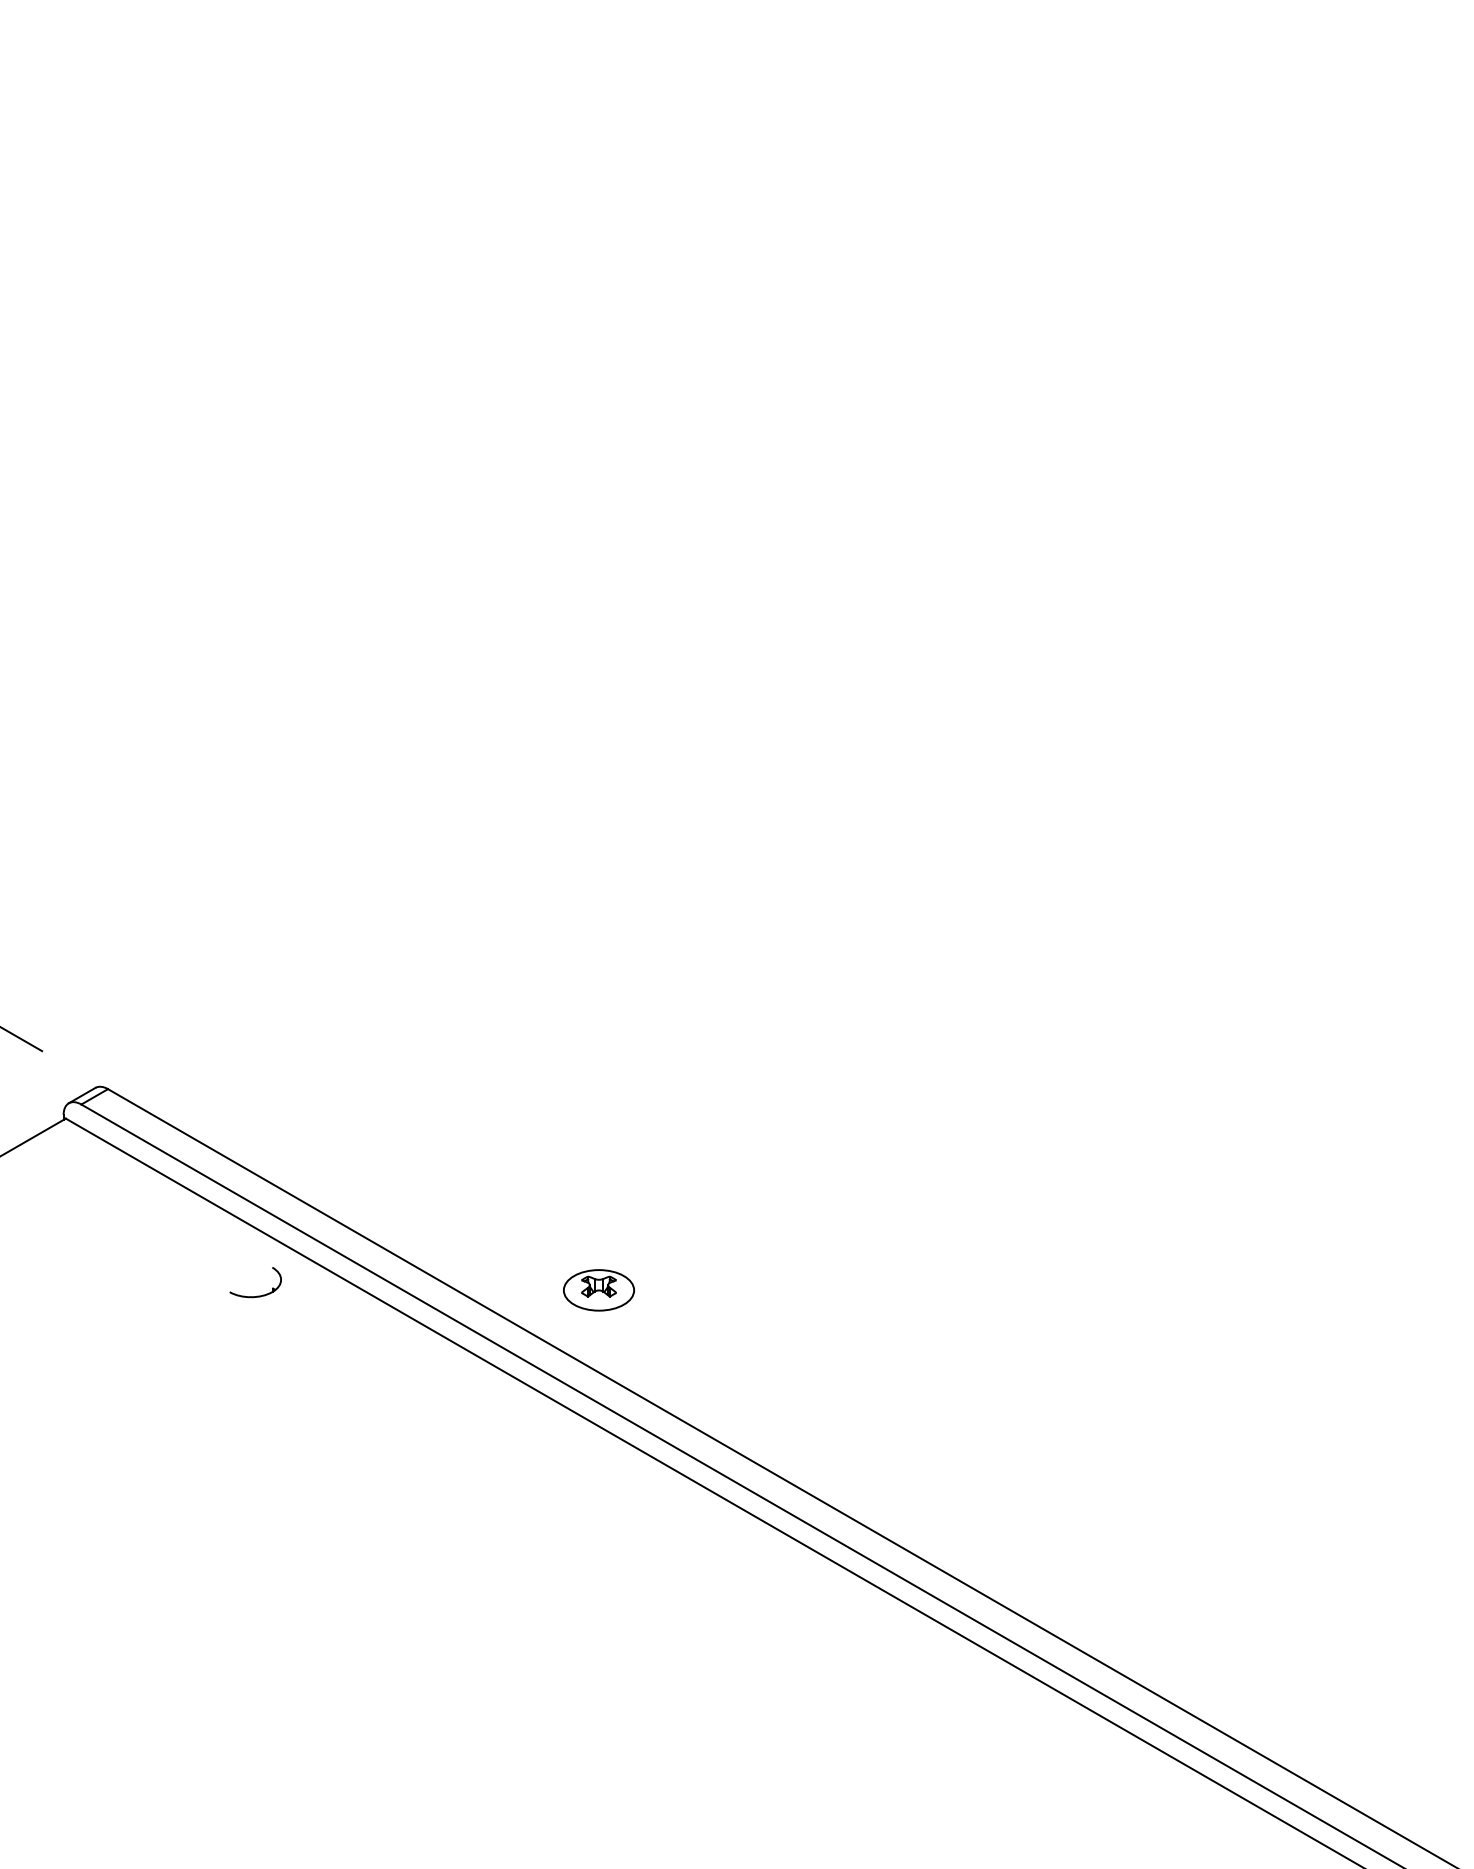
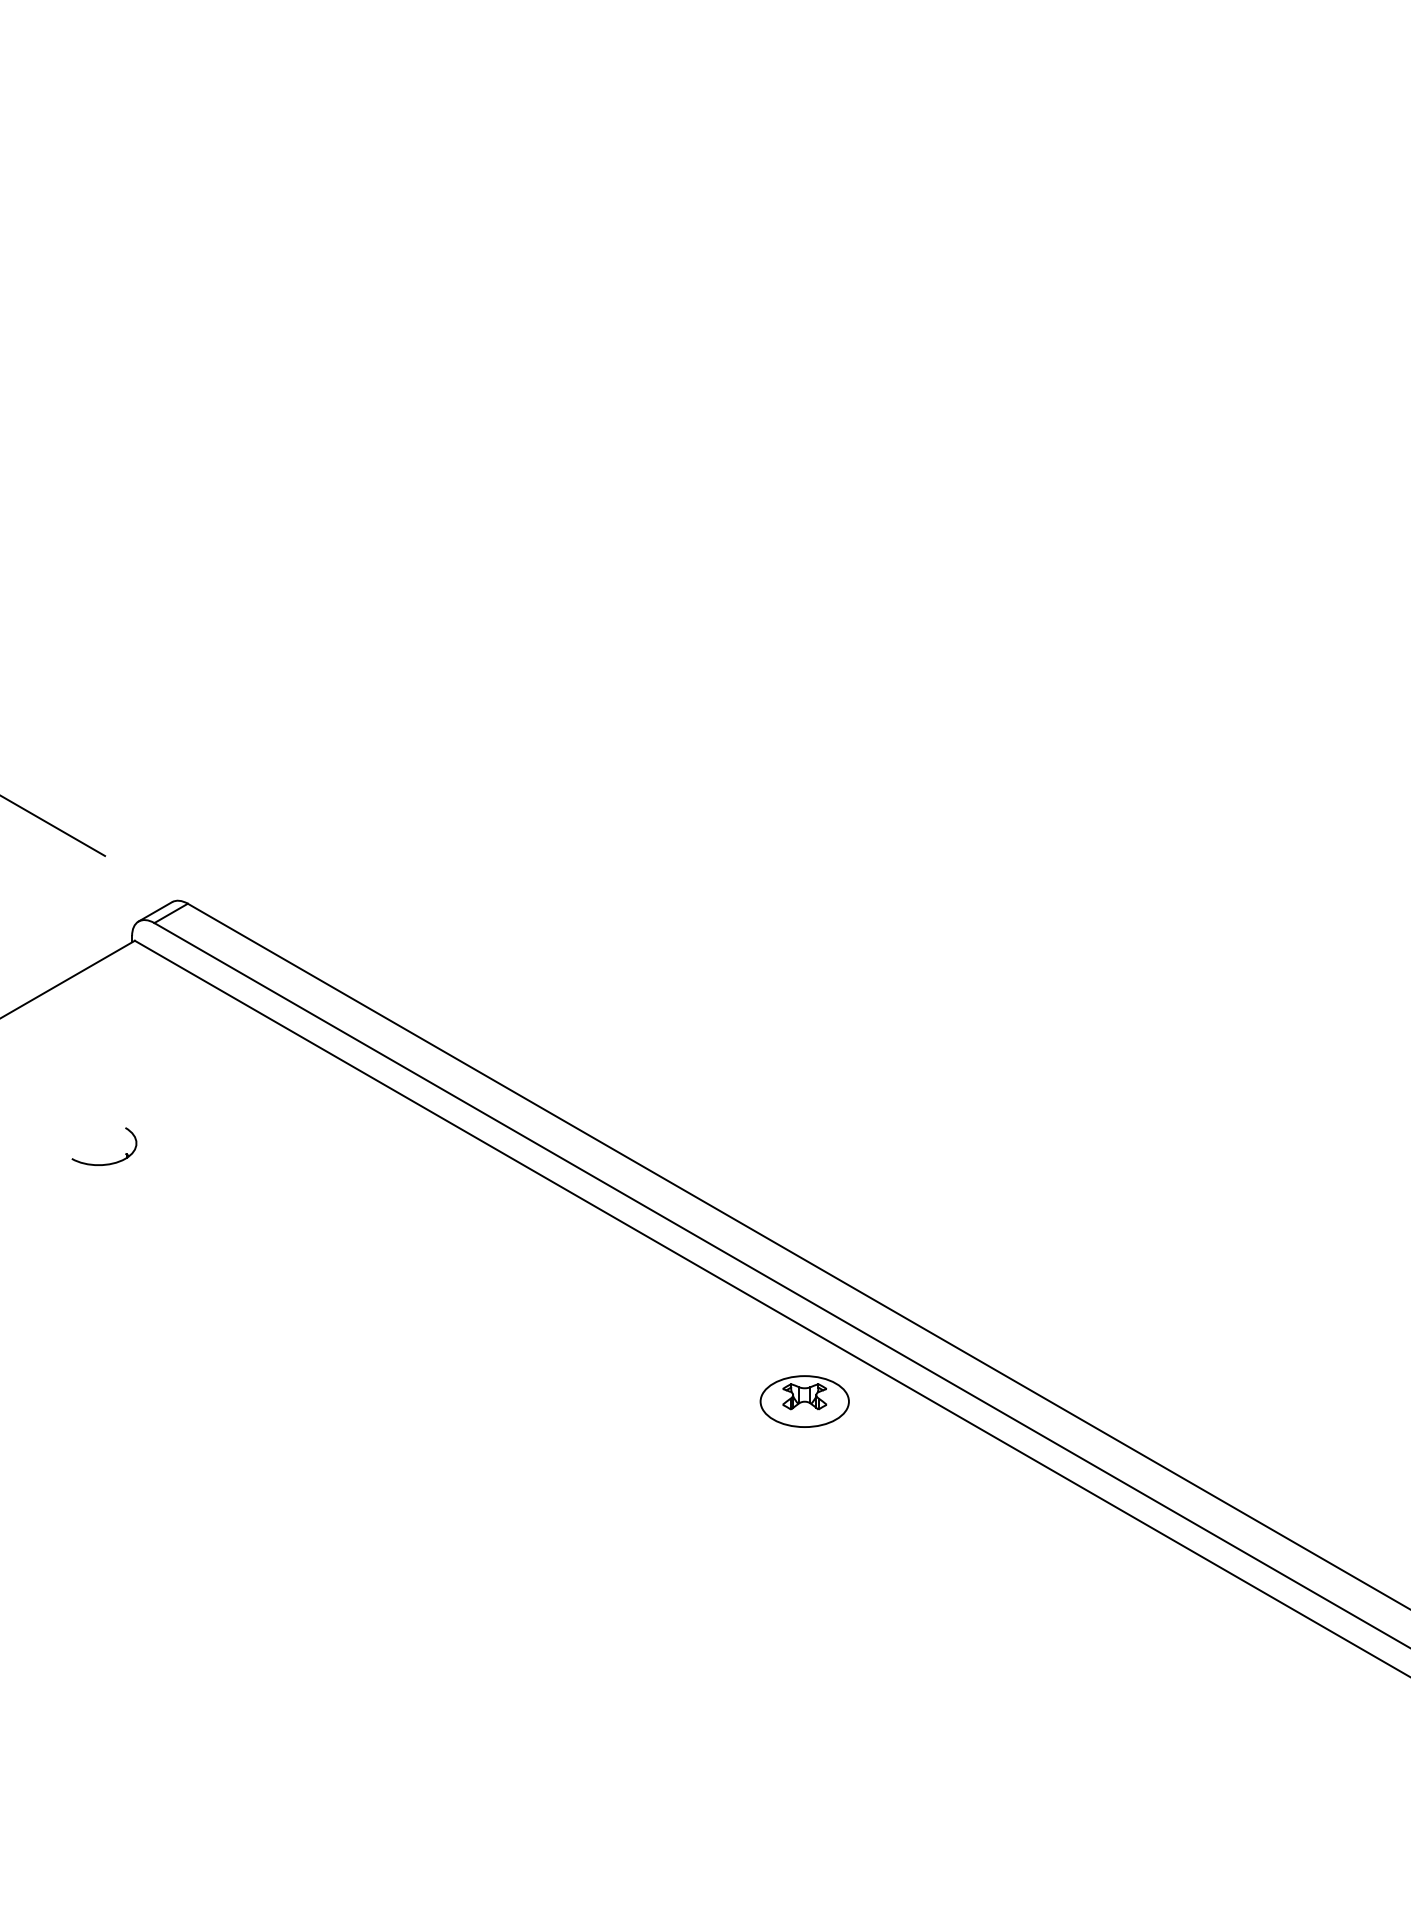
part: (598, 1290) -> (804, 1401), moved
part: (257, 1295) -> (106, 1163), moved

